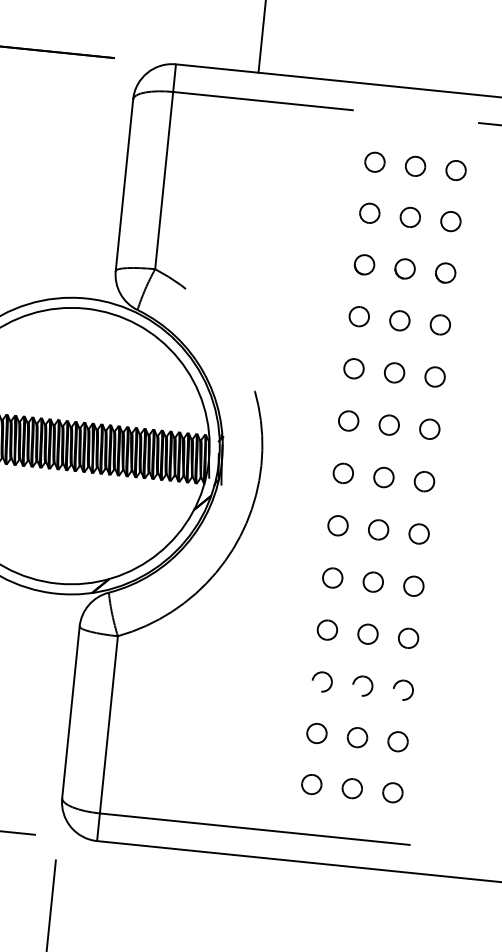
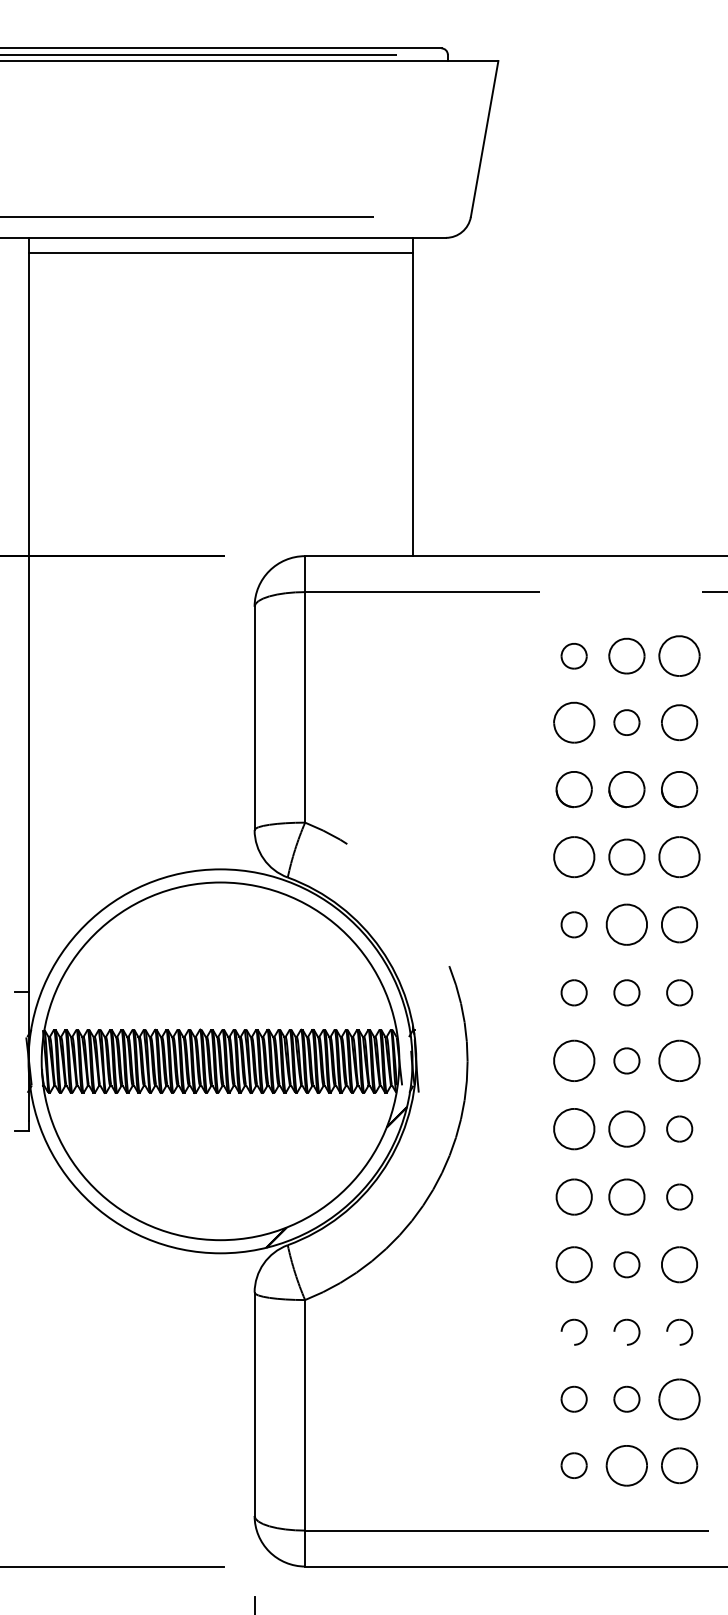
part: (415, 166) -> (626, 656), size x1.4
part: (455, 170) -> (679, 656), size x1.6
part: (369, 213) -> (573, 722), size x1.6
part: (450, 221) -> (679, 722), size x1.4
part: (364, 264) -> (573, 789), size x1.4
part: (404, 268) -> (626, 789), size x1.4
part: (445, 272) -> (679, 789), size x1.4
part: (358, 316) -> (573, 856), size x1.6
part: (399, 320) -> (626, 856), size x1.4
part: (440, 324) -> (679, 856), size x1.6
part: (394, 372) -> (626, 924), size x1.6
part: (435, 376) -> (679, 924), size x1.4
part: (342, 473) -> (573, 1060), size x1.6
part: (424, 481) -> (679, 1060), size x1.6
part: (337, 525) -> (573, 1128), size x1.6
part: (378, 529) -> (626, 1128), size x1.4
part: (332, 577) -> (573, 1196), size x1.4
part: (373, 581) -> (626, 1196), size x1.4
part: (326, 629) -> (573, 1264), size x1.4
part: (408, 638) -> (679, 1264), size x1.4
part: (397, 741) -> (679, 1398), size x1.6
part: (352, 788) -> (626, 1465), size x1.6
part: (392, 792) -> (679, 1465), size x1.4

